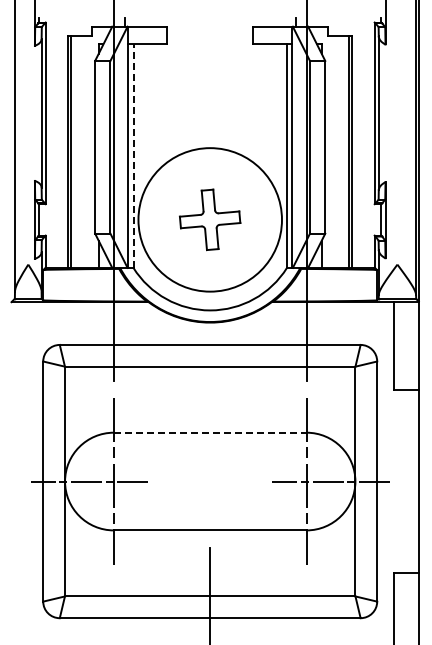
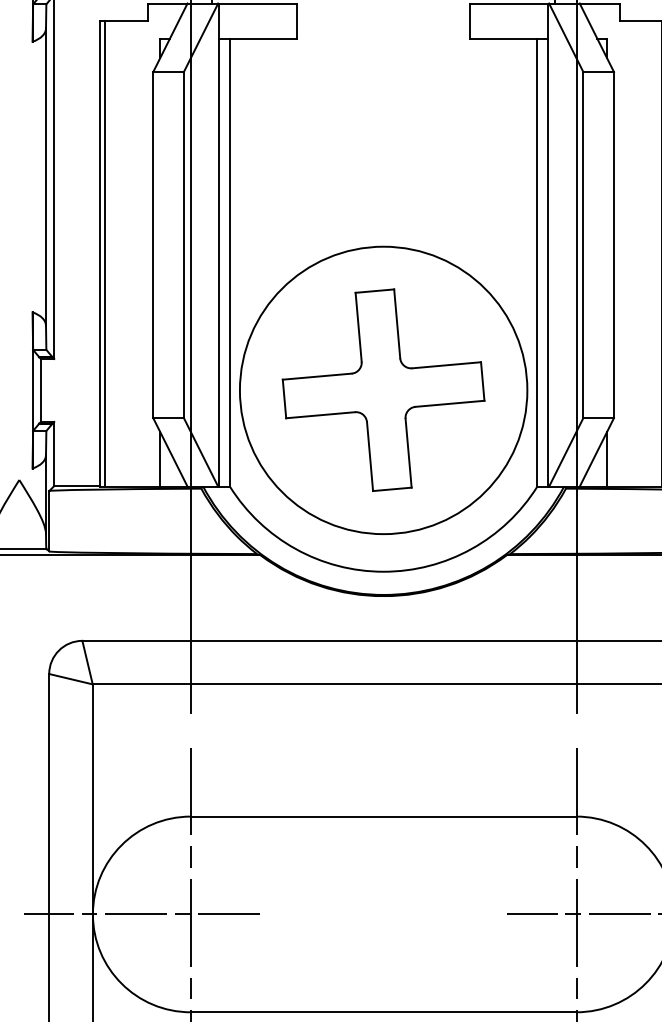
line: (133, 156) -> (229, 263), dashed -> solid
part: (209, 219) -> (382, 389), size x1.67
line: (210, 432) -> (384, 816), dashed -> solid

